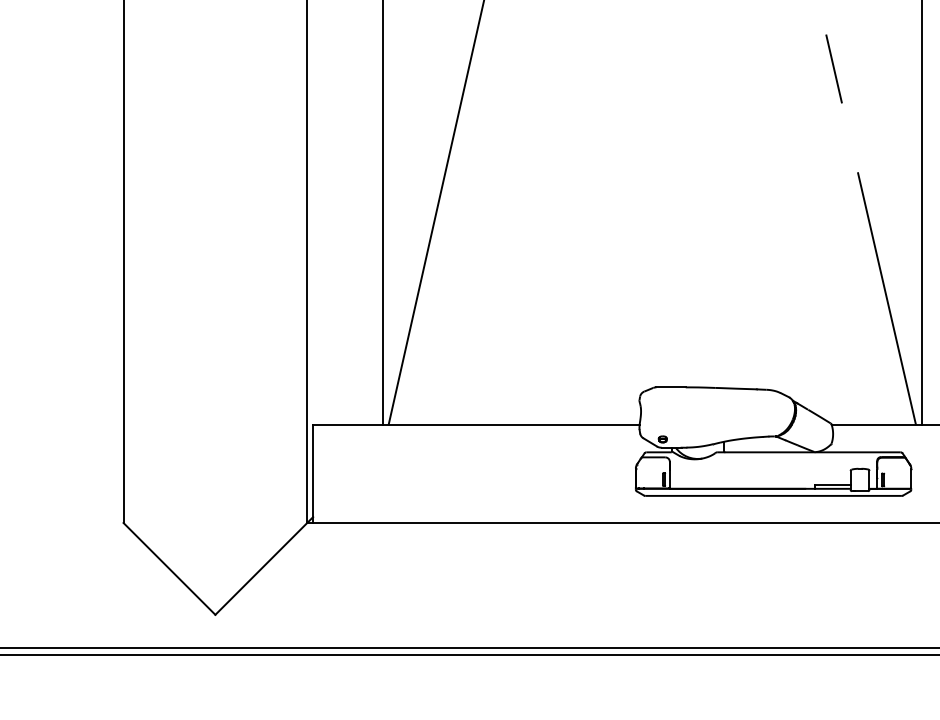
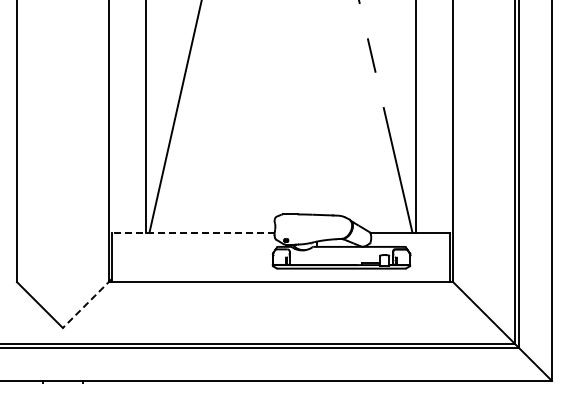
line: (475, 425) -> (192, 233), solid -> dashed
line: (262, 565) -> (86, 303), solid -> dashed

